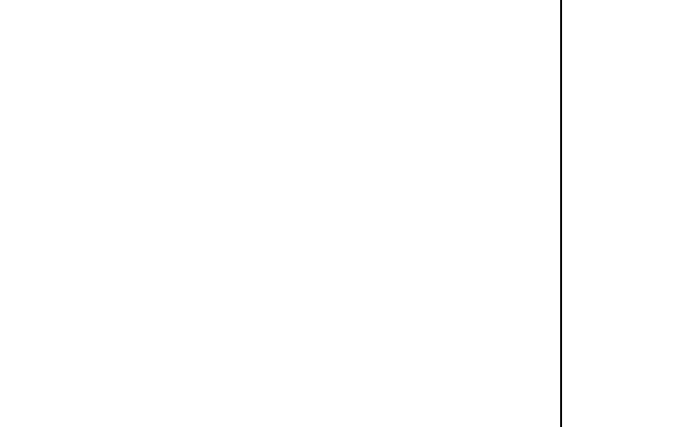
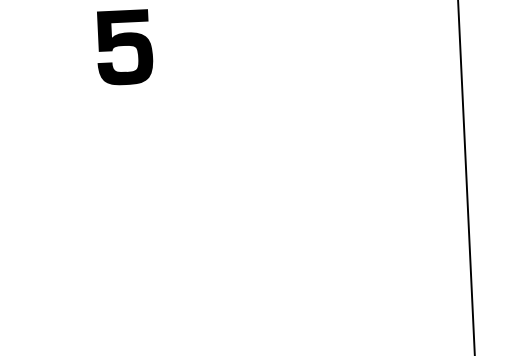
part: (167, 84) -> (124, 47), added

